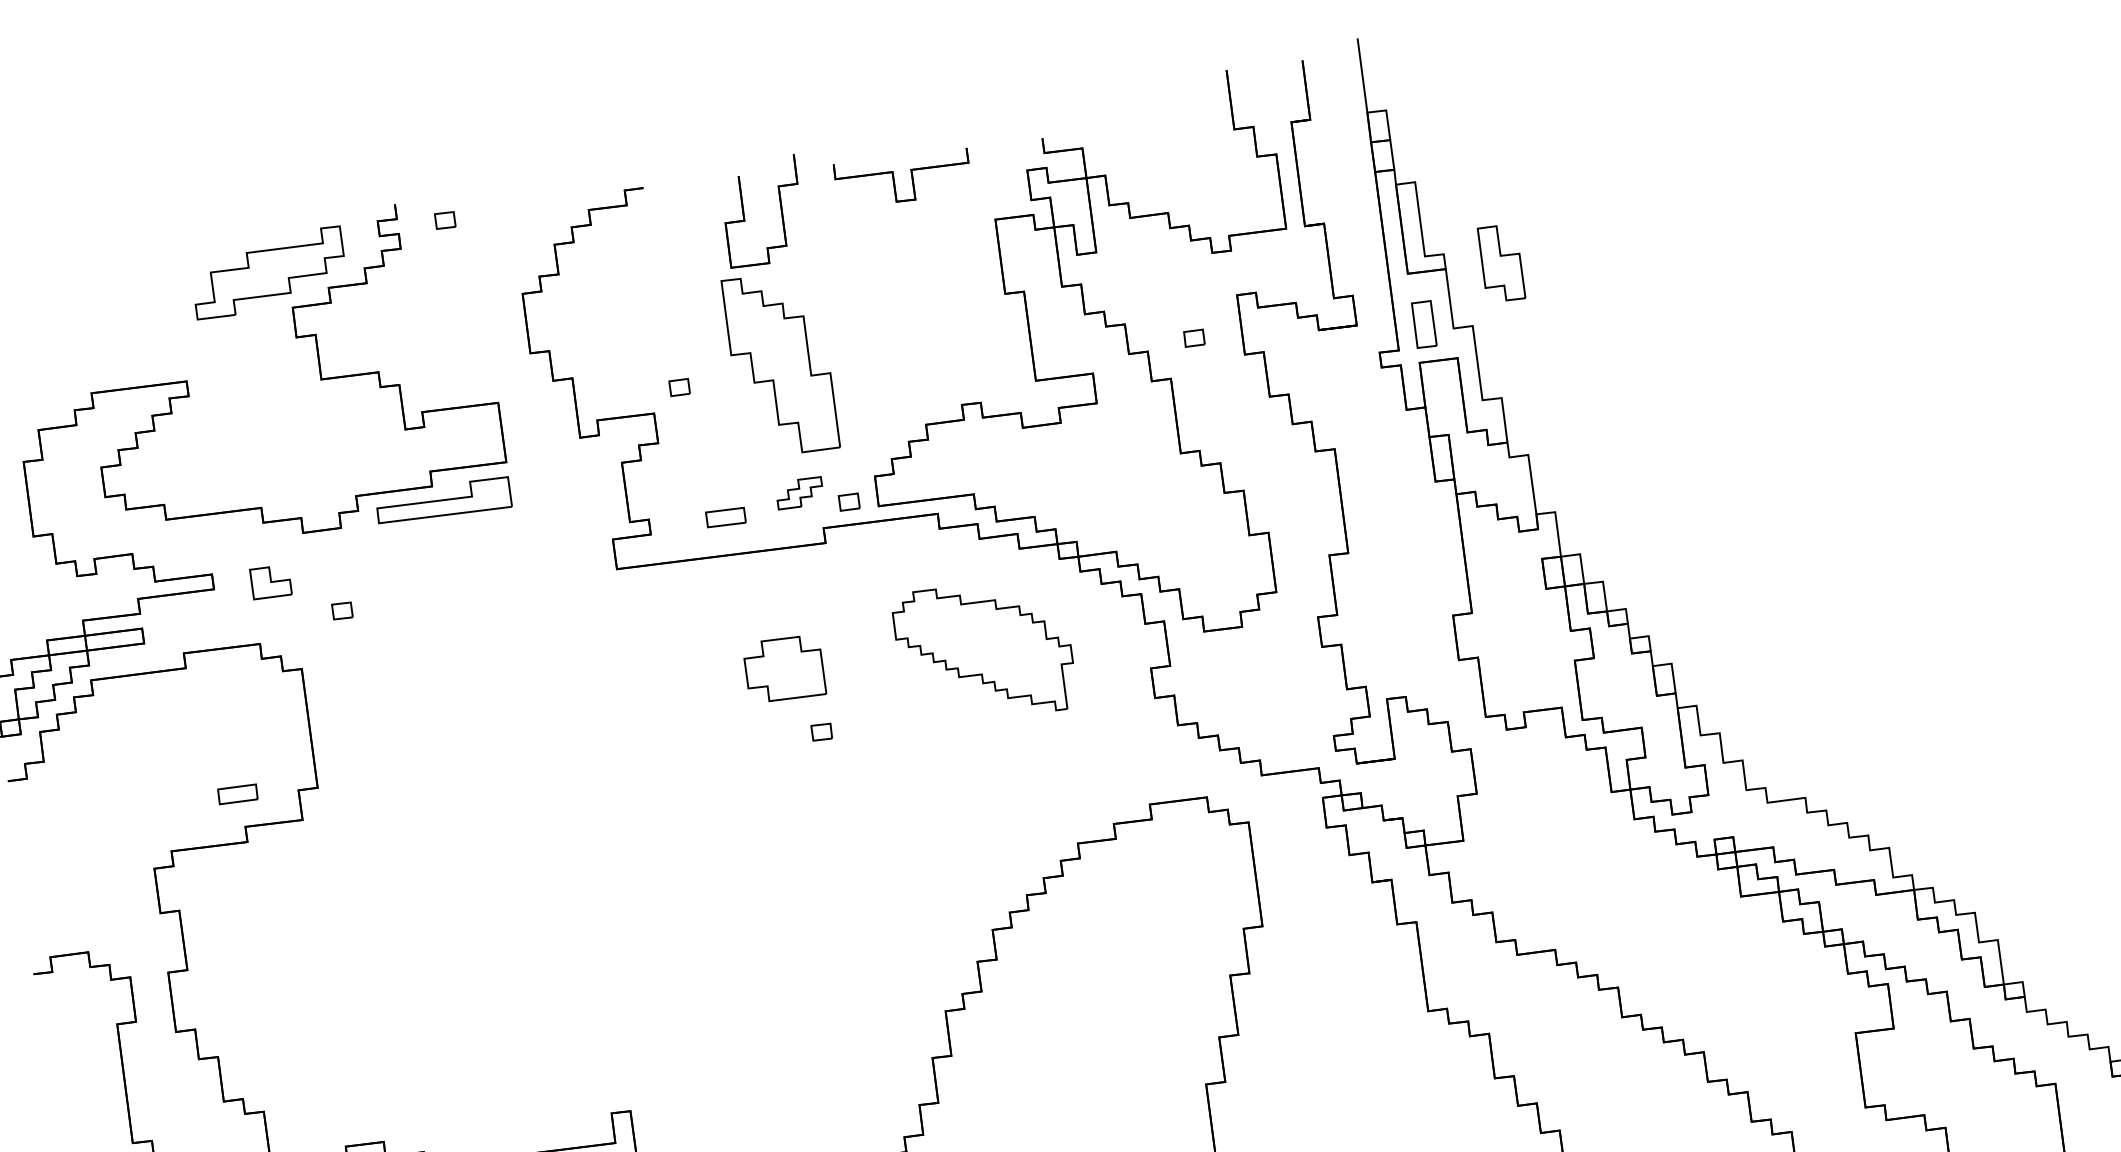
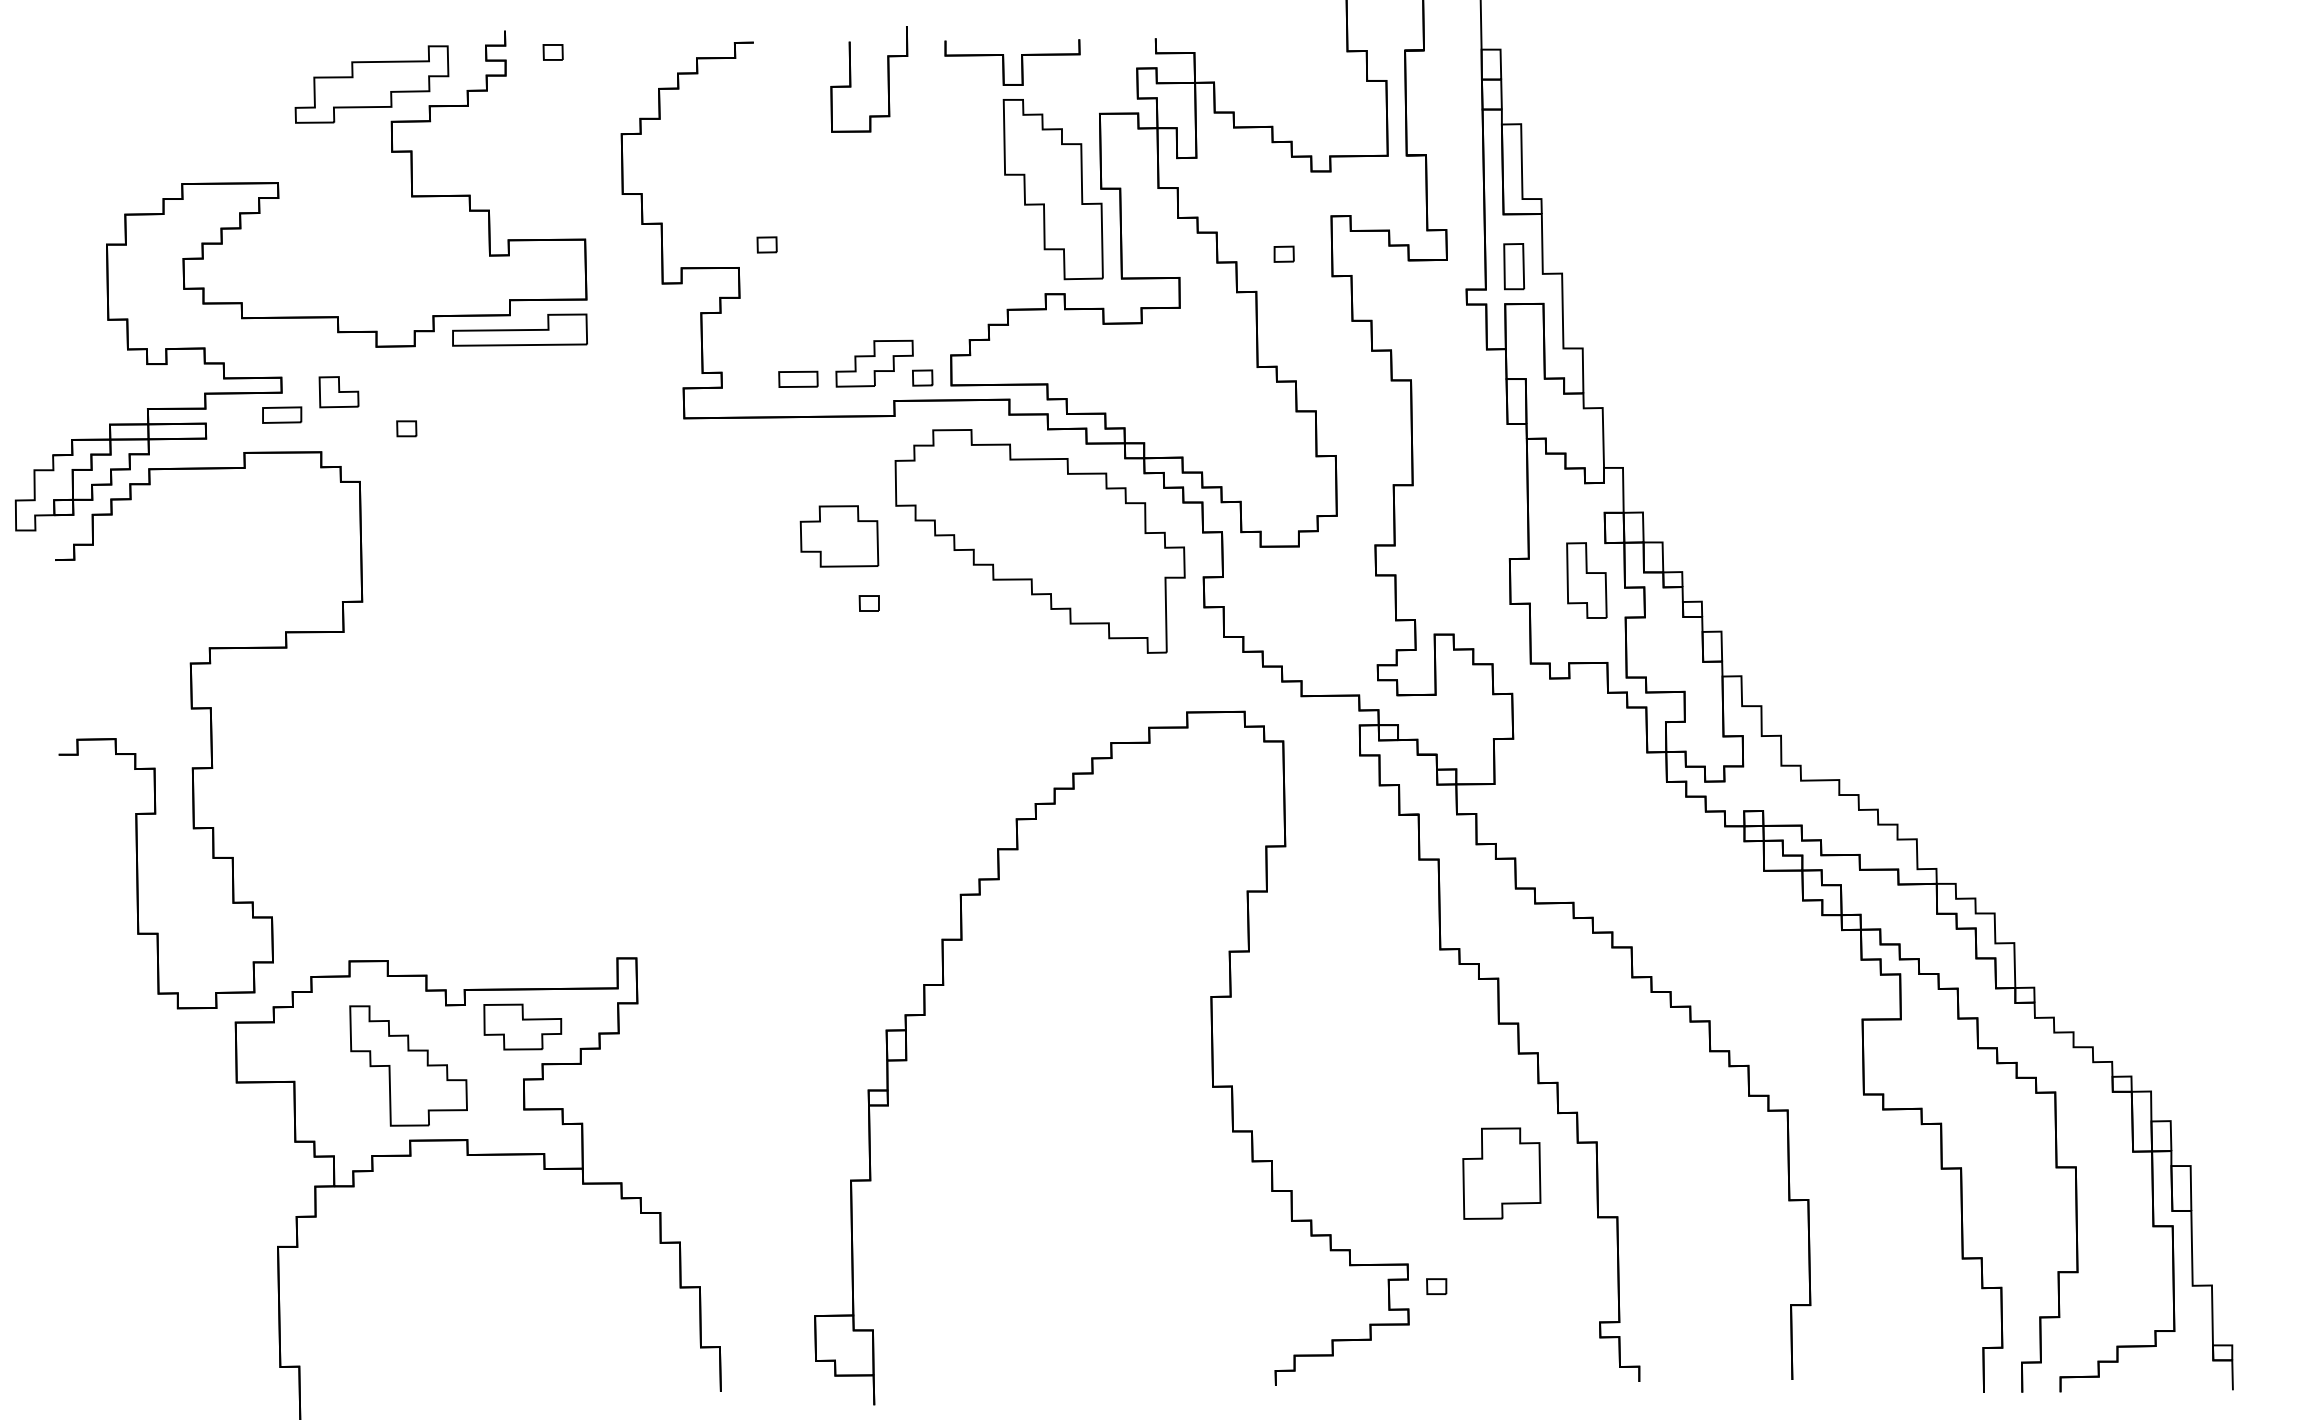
part: (1501, 263) -> (1586, 580), moved
part: (780, 364) -> (1052, 189), moved
part: (799, 493) -> (874, 363), size x1.67
part: (983, 651) -> (1039, 541), size x1.67
part: (238, 793) -> (282, 414), moved

